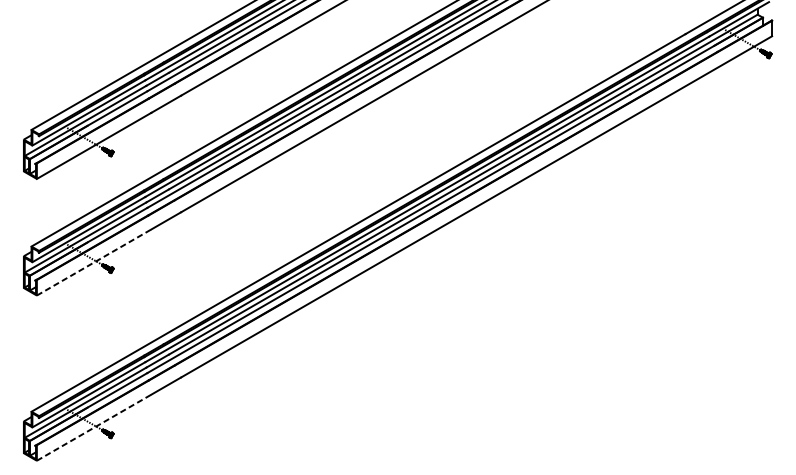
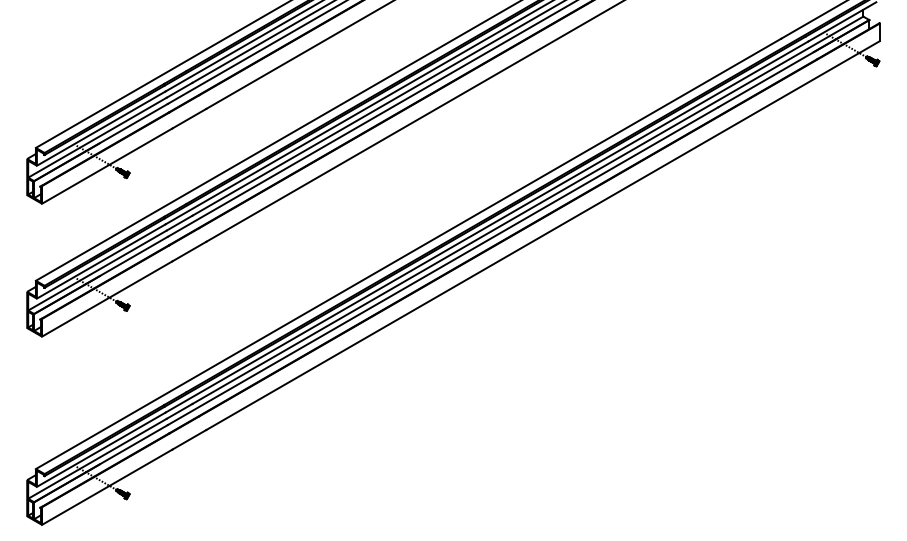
line: (94, 262) -> (107, 298), dashed -> solid
line: (94, 427) -> (107, 487), dashed -> solid

